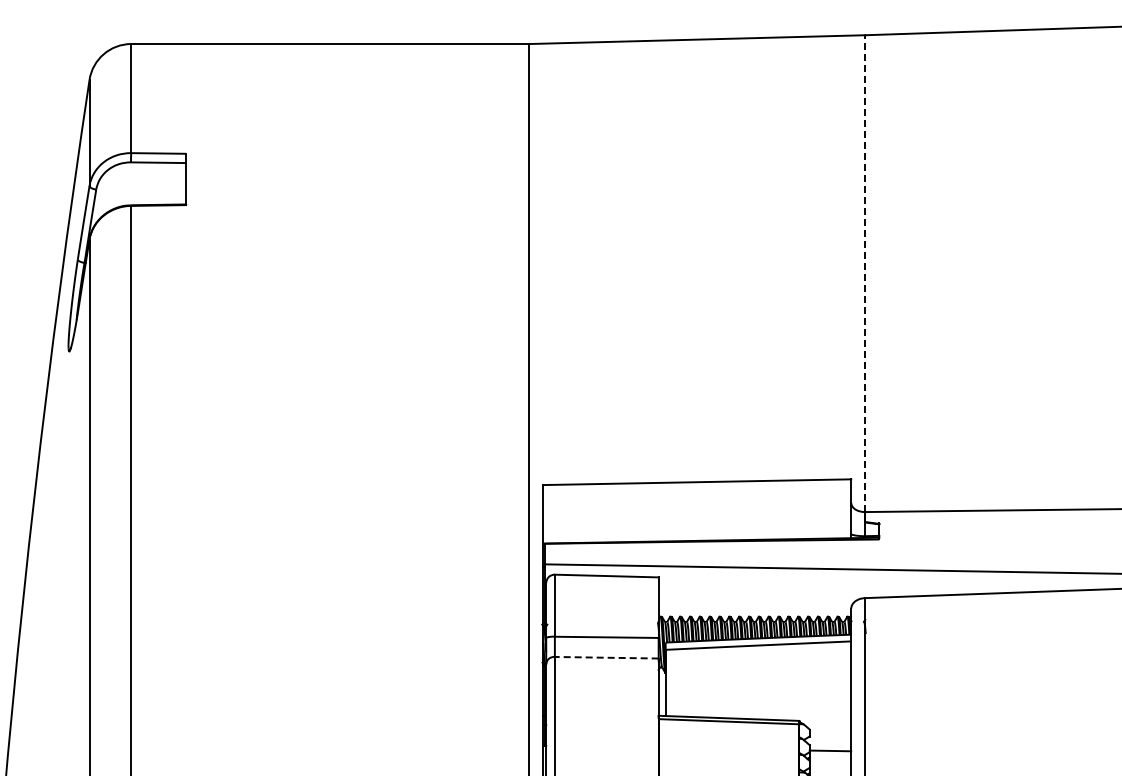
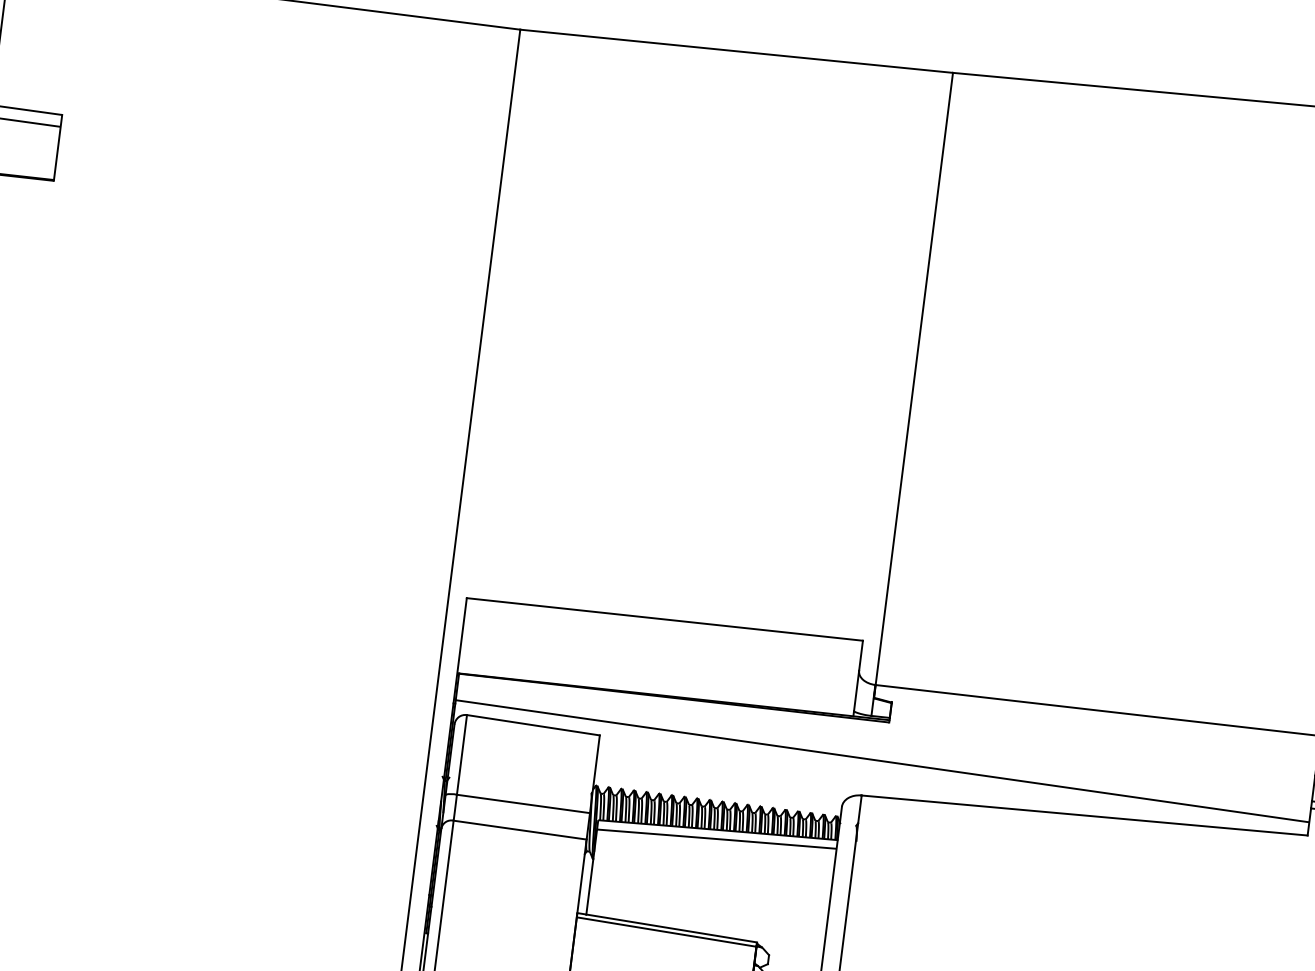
line: (865, 273) -> (914, 378), dashed -> solid
line: (606, 657) -> (519, 829), dashed -> solid

